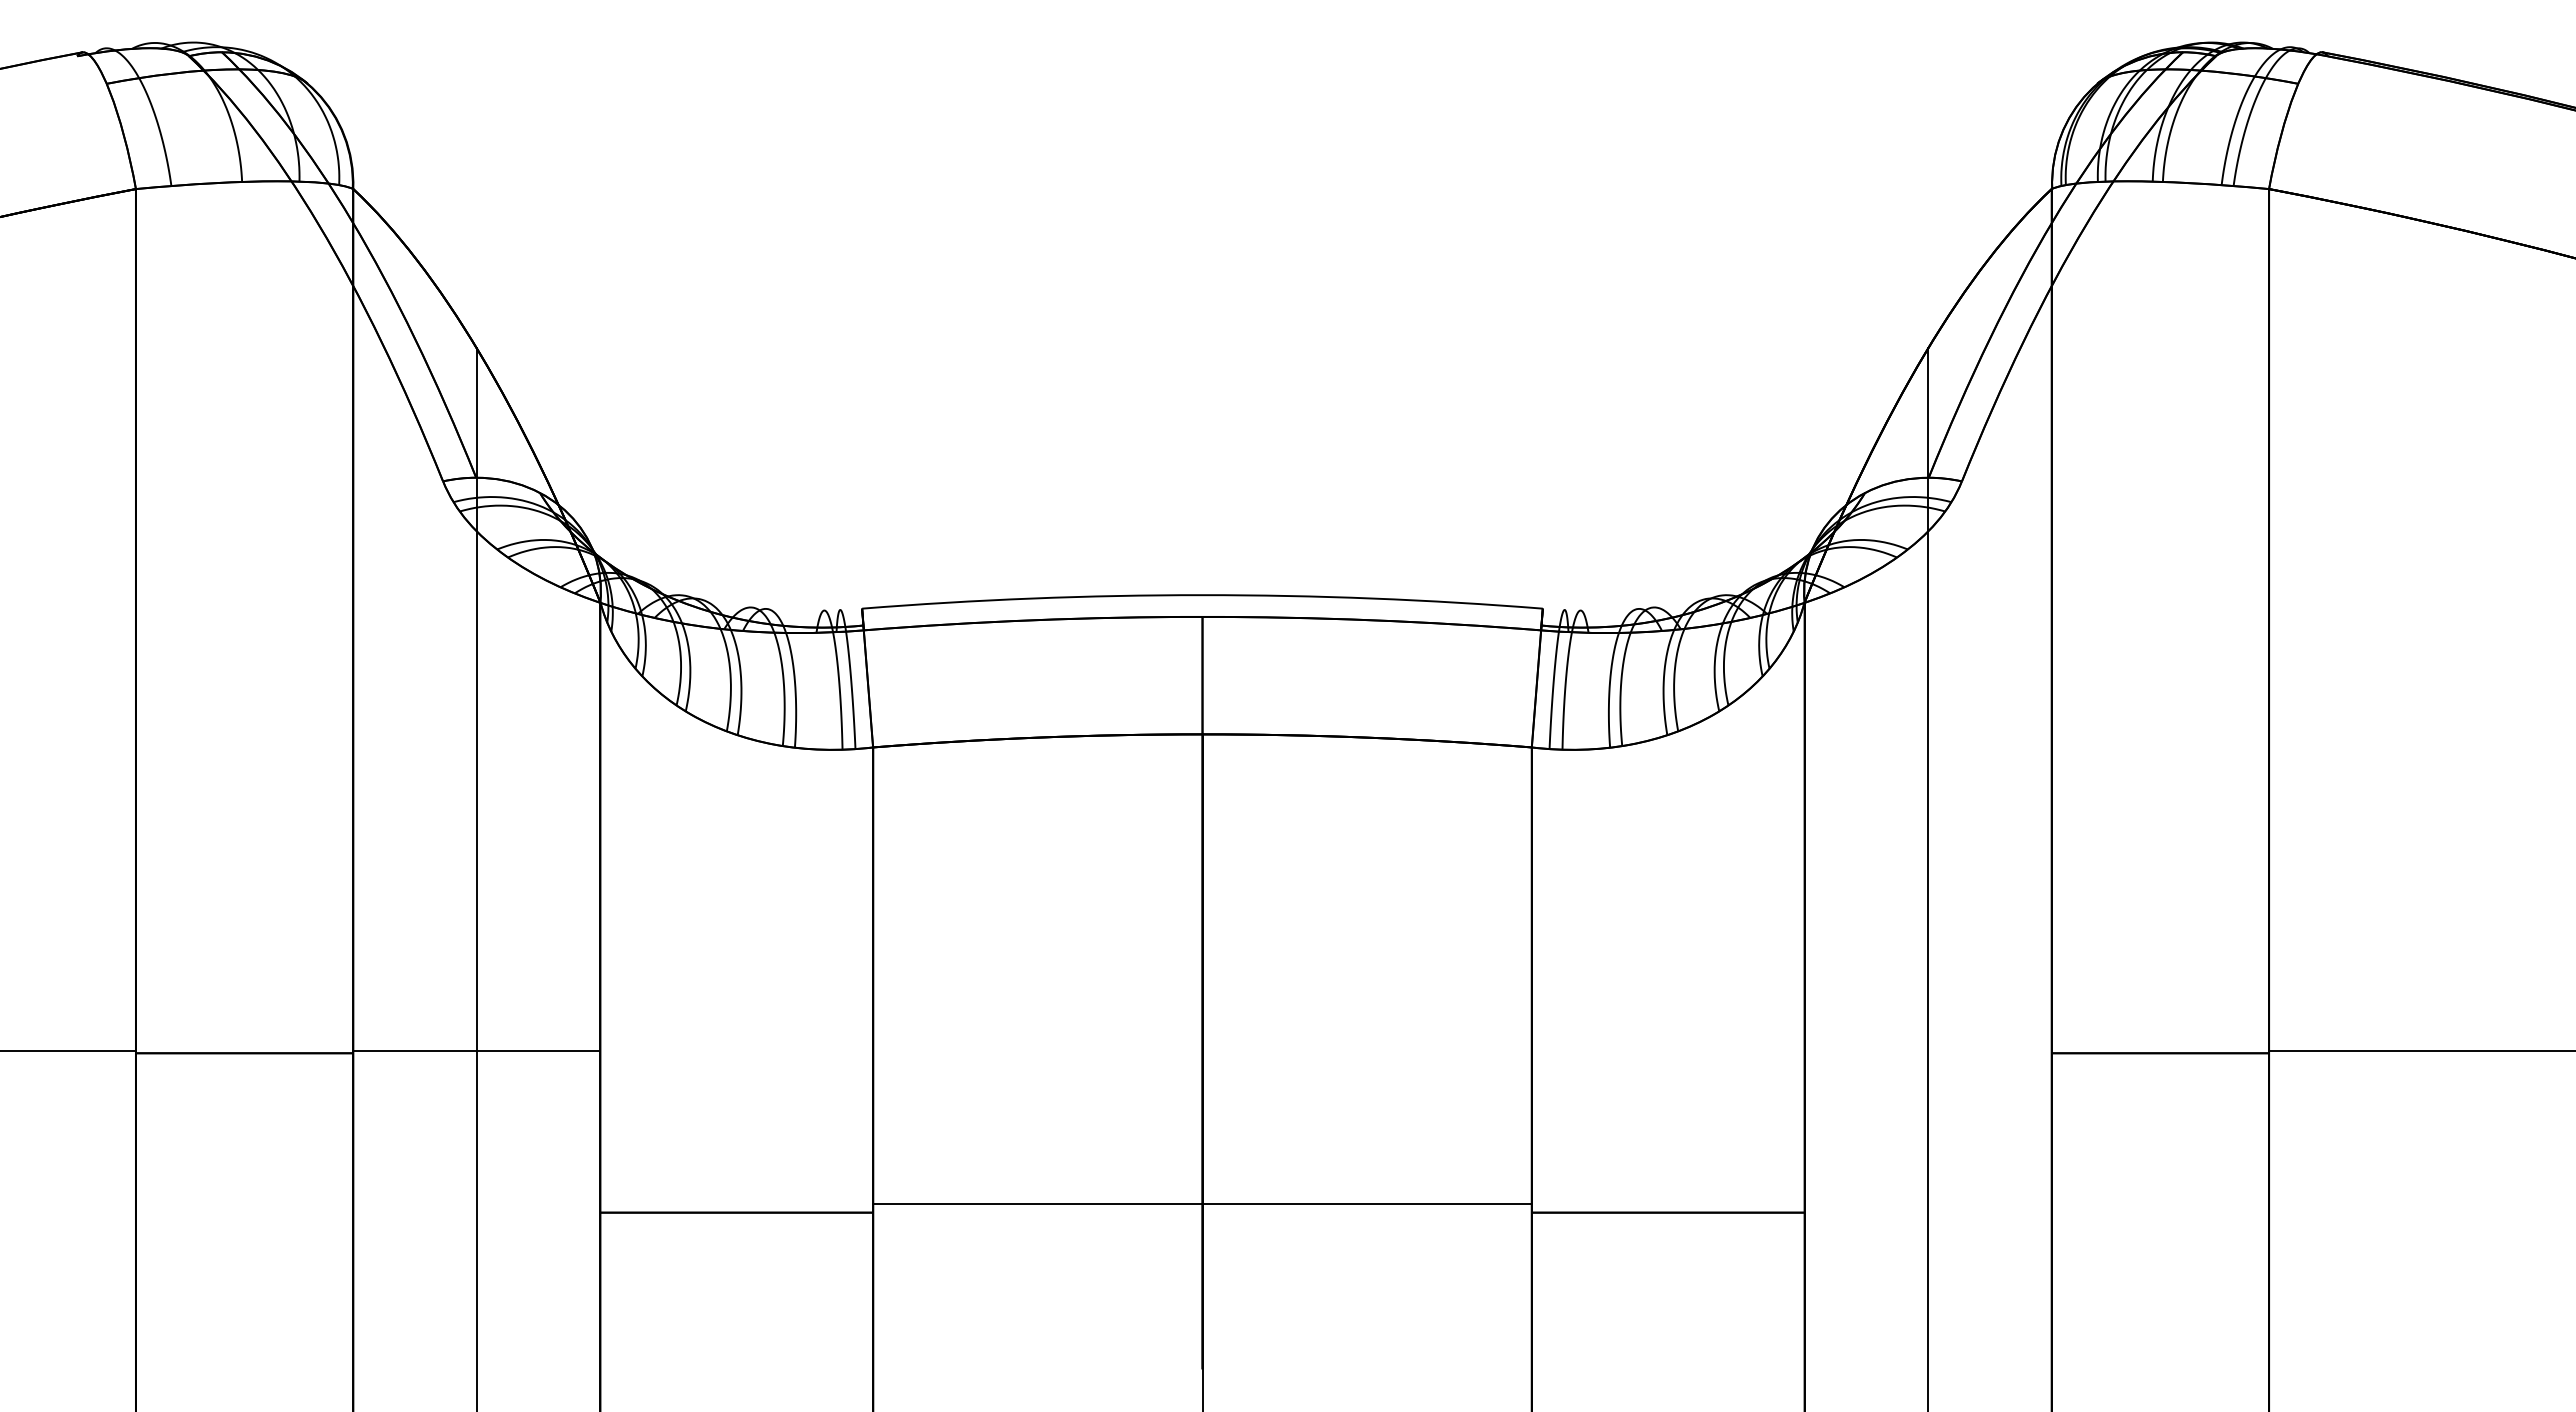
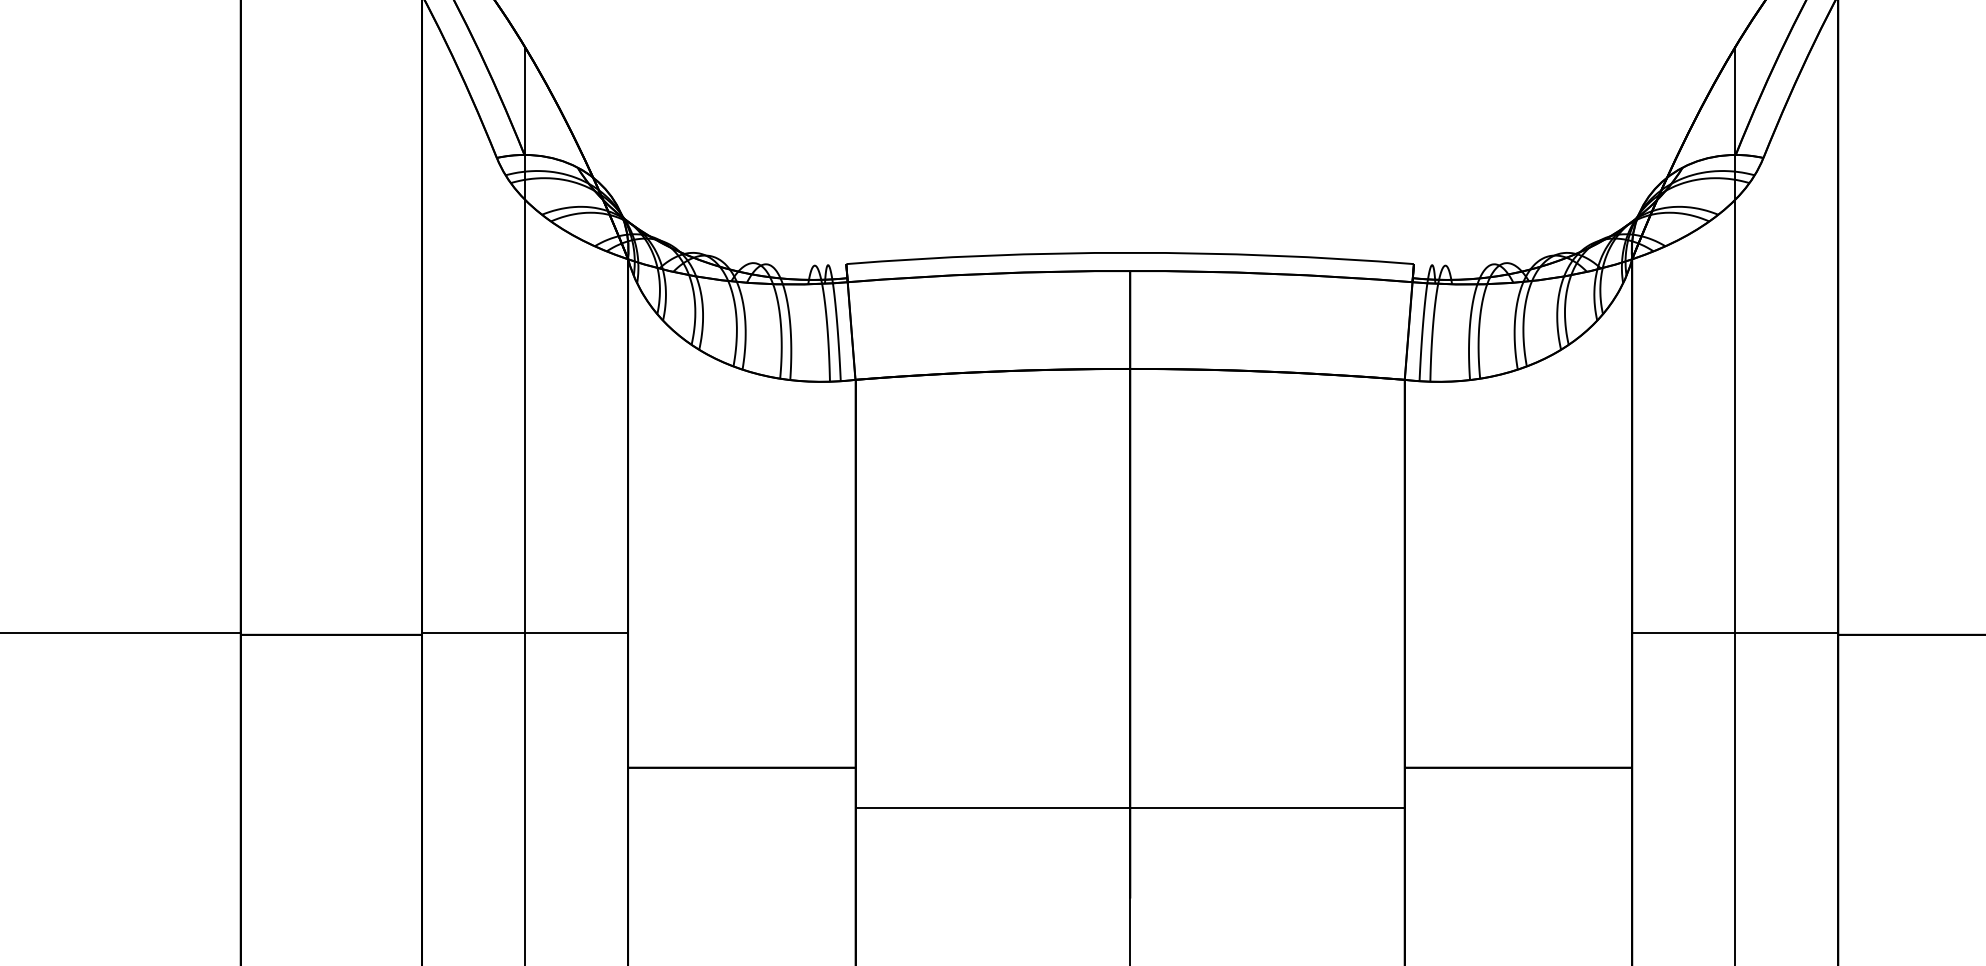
line: (1927, 1050) -> (1734, 632), added
line: (1202, 1203) -> (1130, 807), moved

